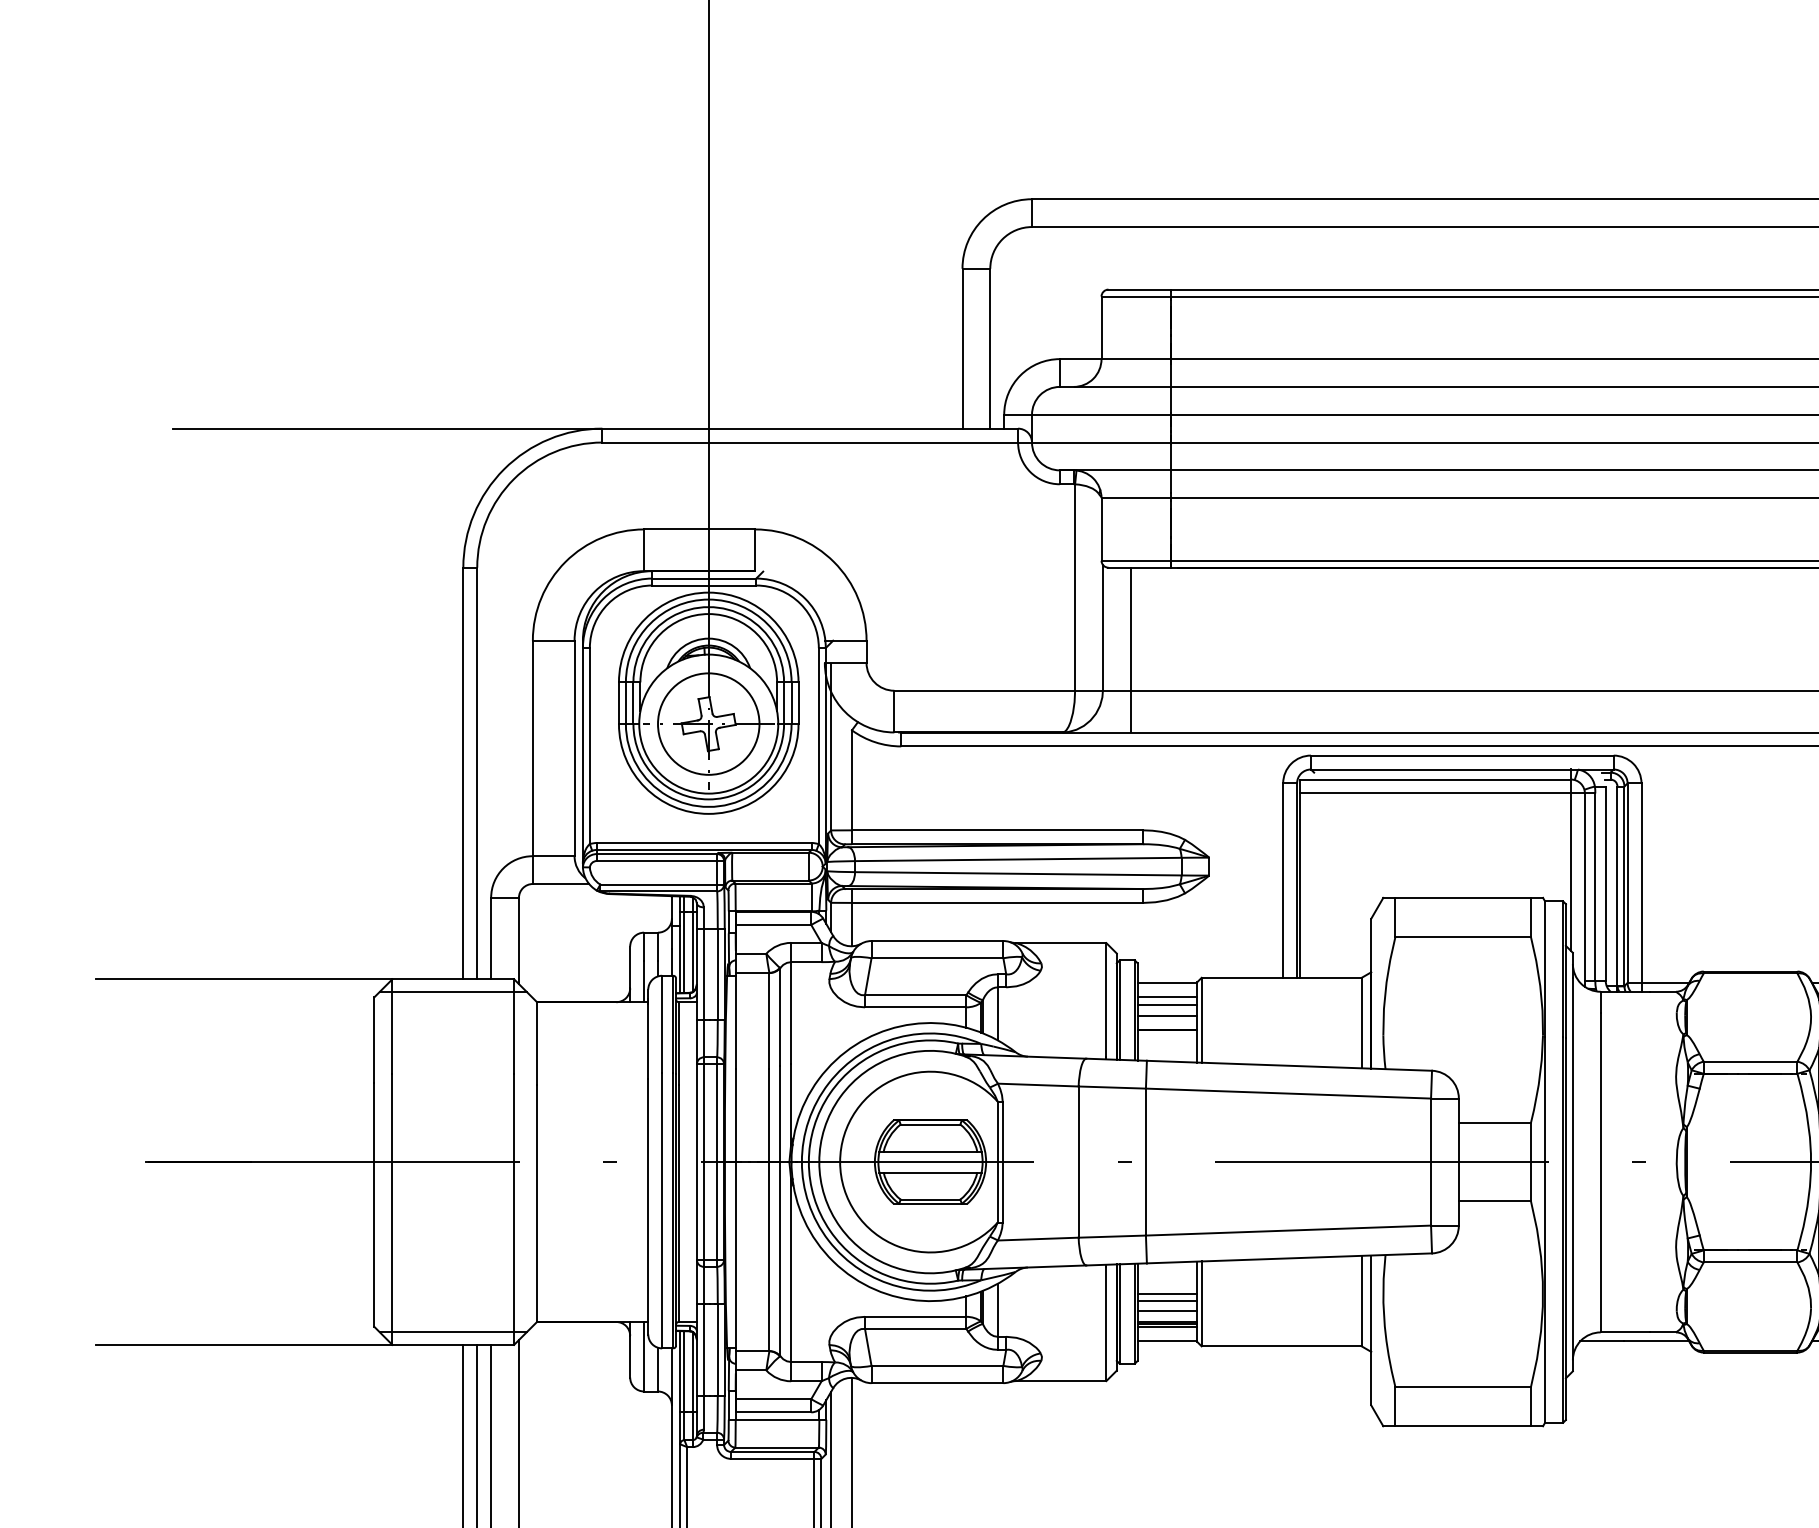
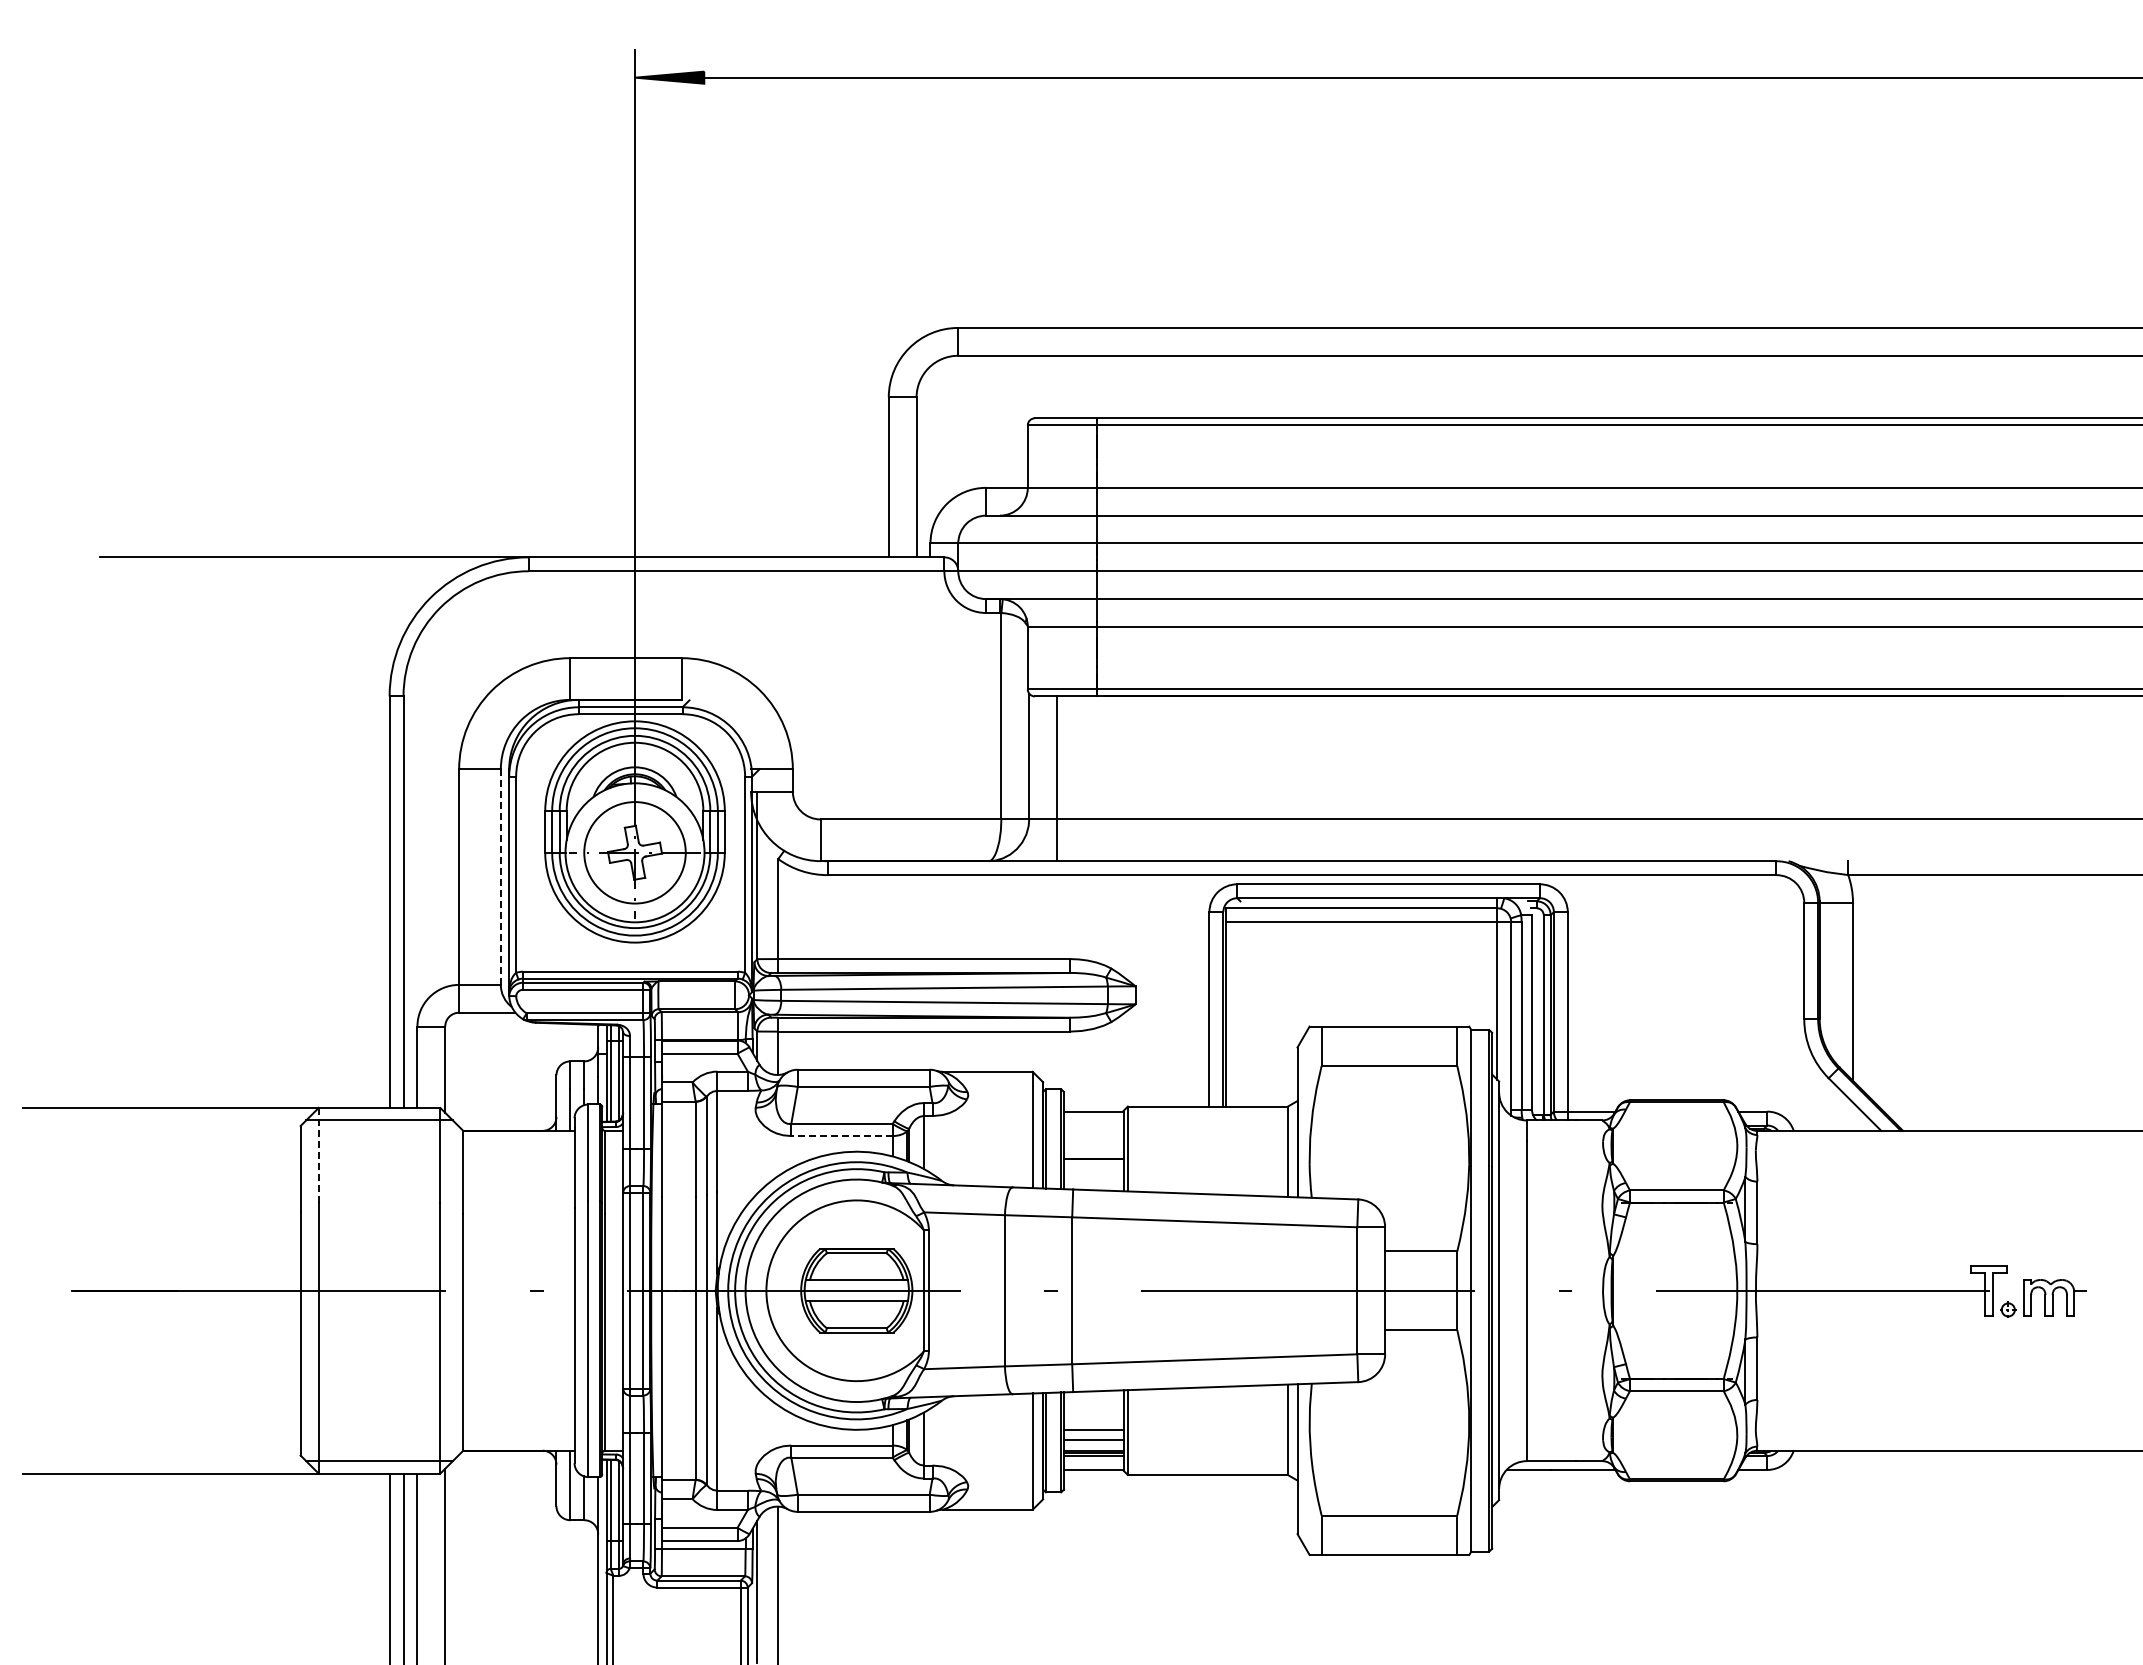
line: (574, 748) -> (500, 877), solid -> dashed
line: (1167, 996) -> (1093, 1125), removed
line: (1167, 1005) -> (1093, 1134), removed
line: (915, 1007) -> (841, 1136), solid -> dashed
line: (1167, 1015) -> (1093, 1144), removed
line: (392, 1026) -> (318, 1155), solid -> dashed
line: (1167, 1293) -> (1093, 1422), removed

